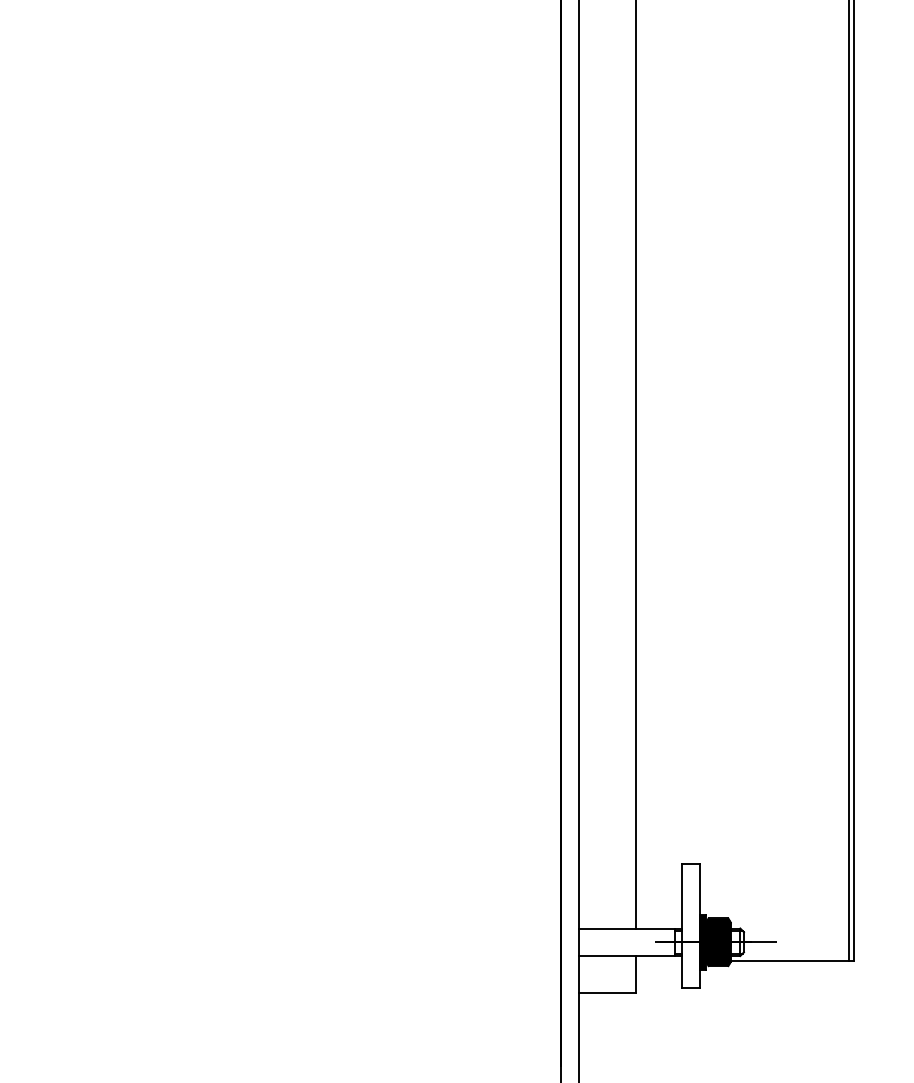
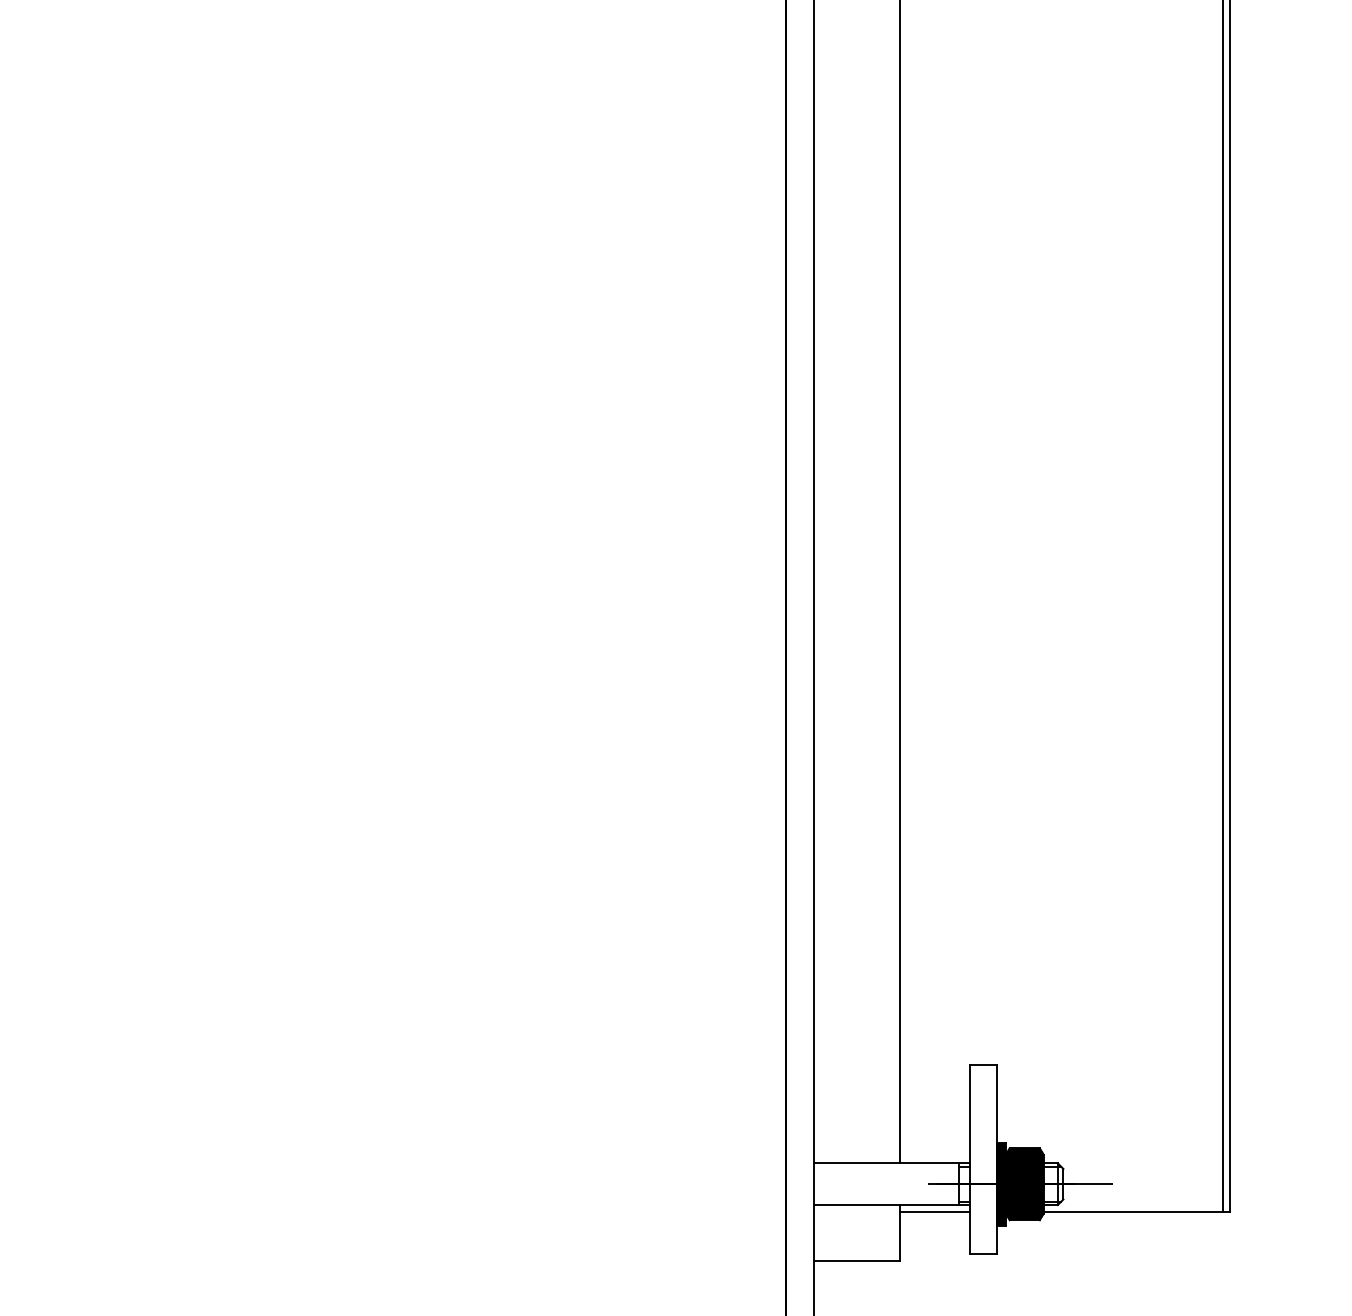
line: (659, 960) -> (935, 1211), added

